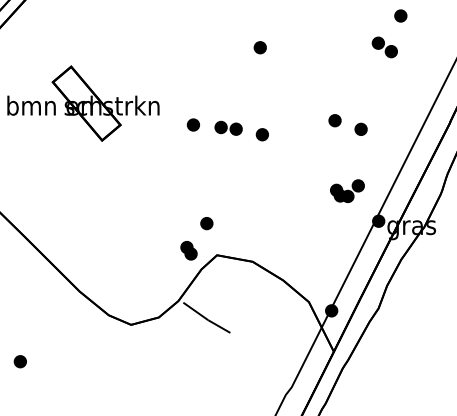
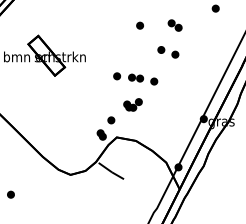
part: (383, 47) -> (174, 25), moved
part: (348, 125) -> (168, 52), moved
part: (227, 129) -> (135, 78), moved
part: (346, 190) -> (132, 104), moved

